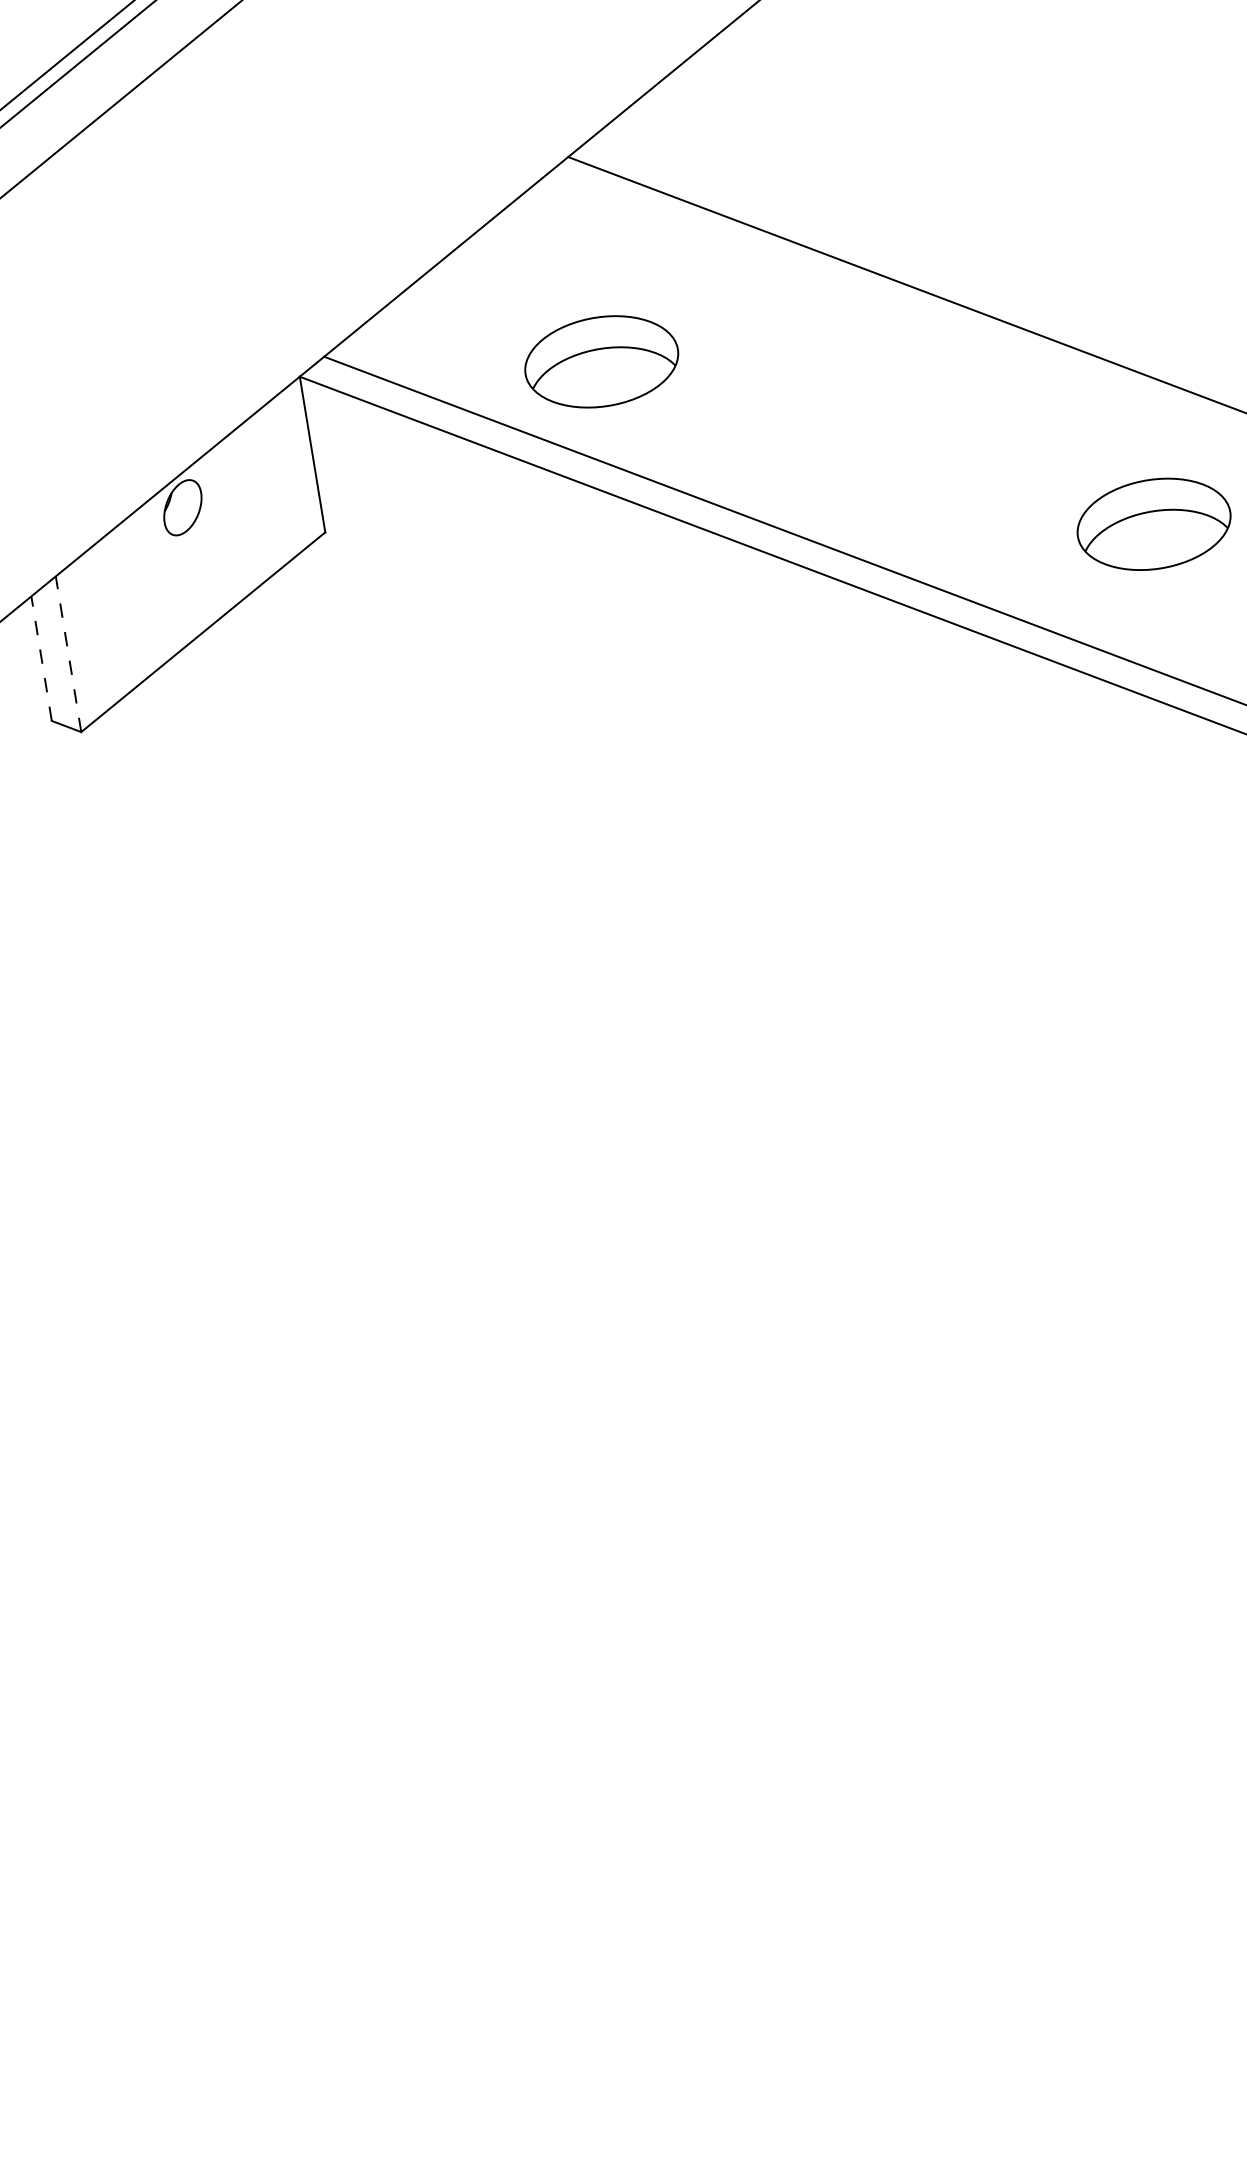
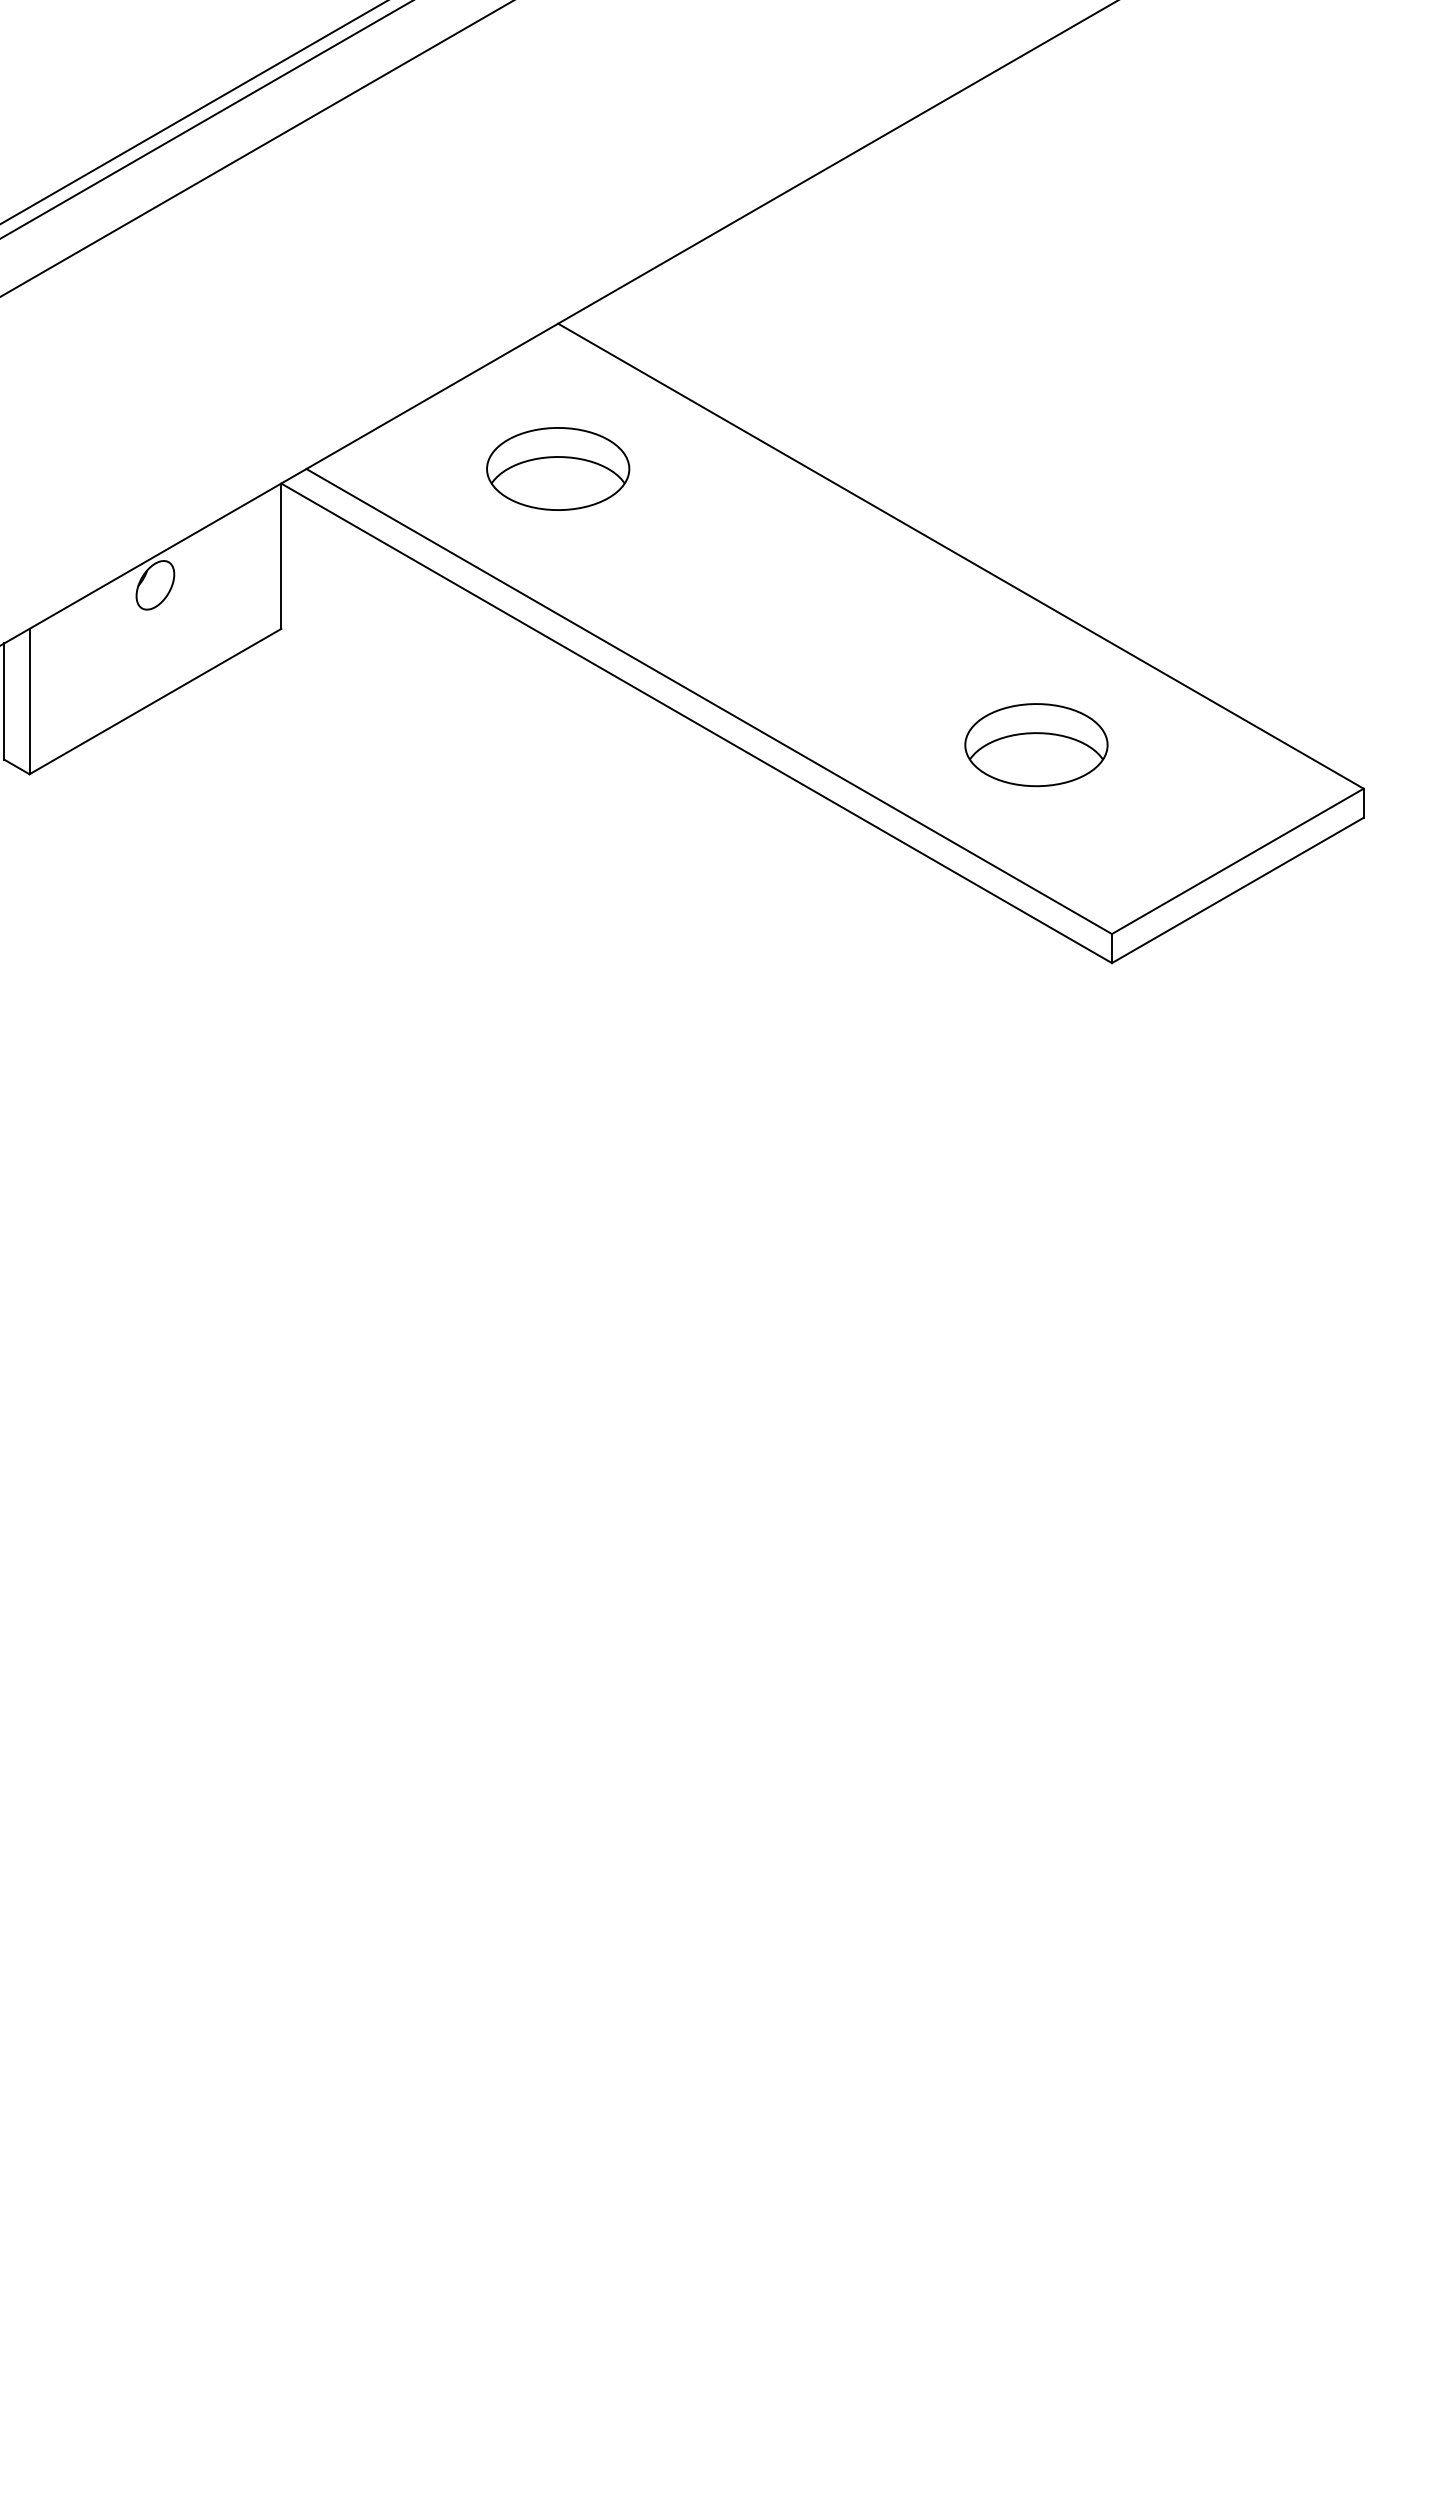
part: (602, 361) -> (558, 468), moved
line: (68, 654) -> (29, 701), dashed -> solid
line: (41, 658) -> (4, 701), dashed -> solid

